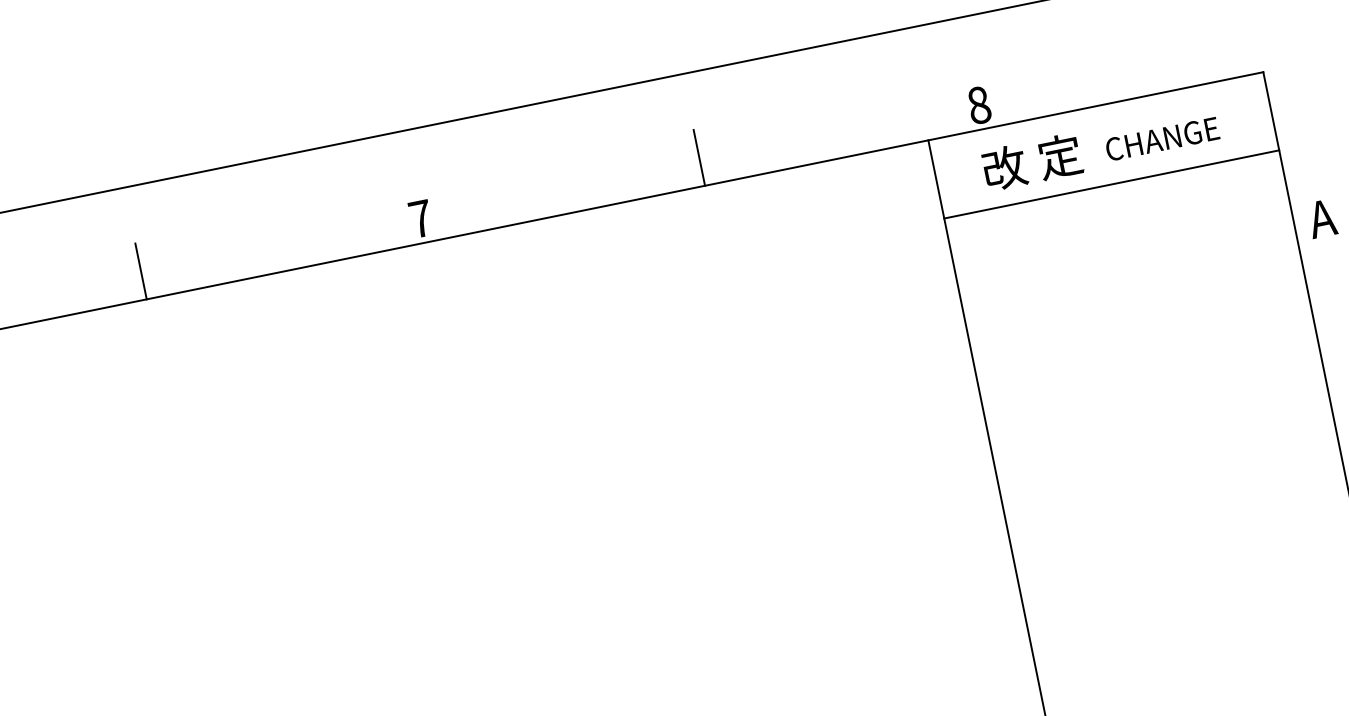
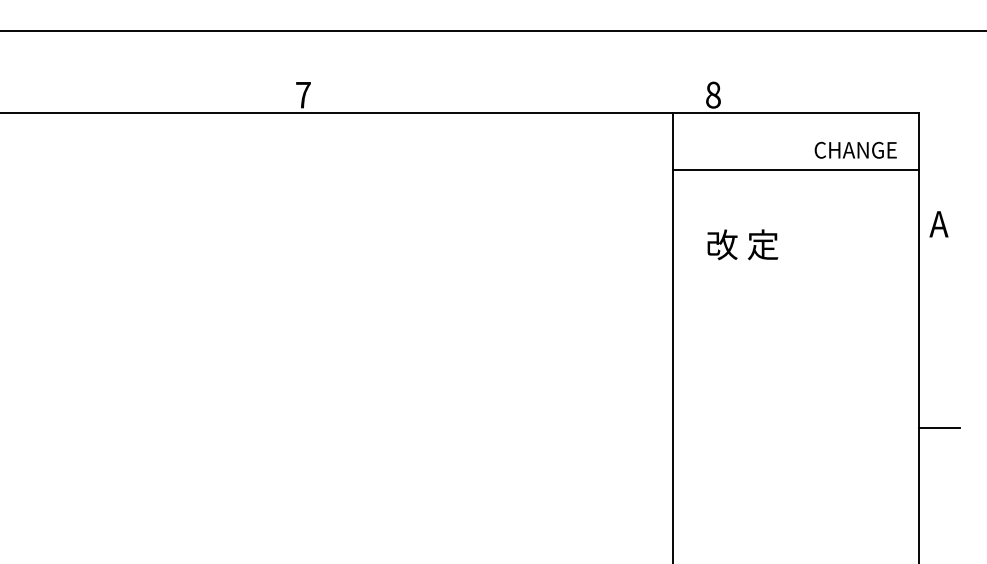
text: (1161, 138) -> (855, 149), moved
line: (699, 157) -> (508, 91), removed
text: (1031, 161) -> (742, 244), moved
line: (140, 270) -> (98, 91), removed

